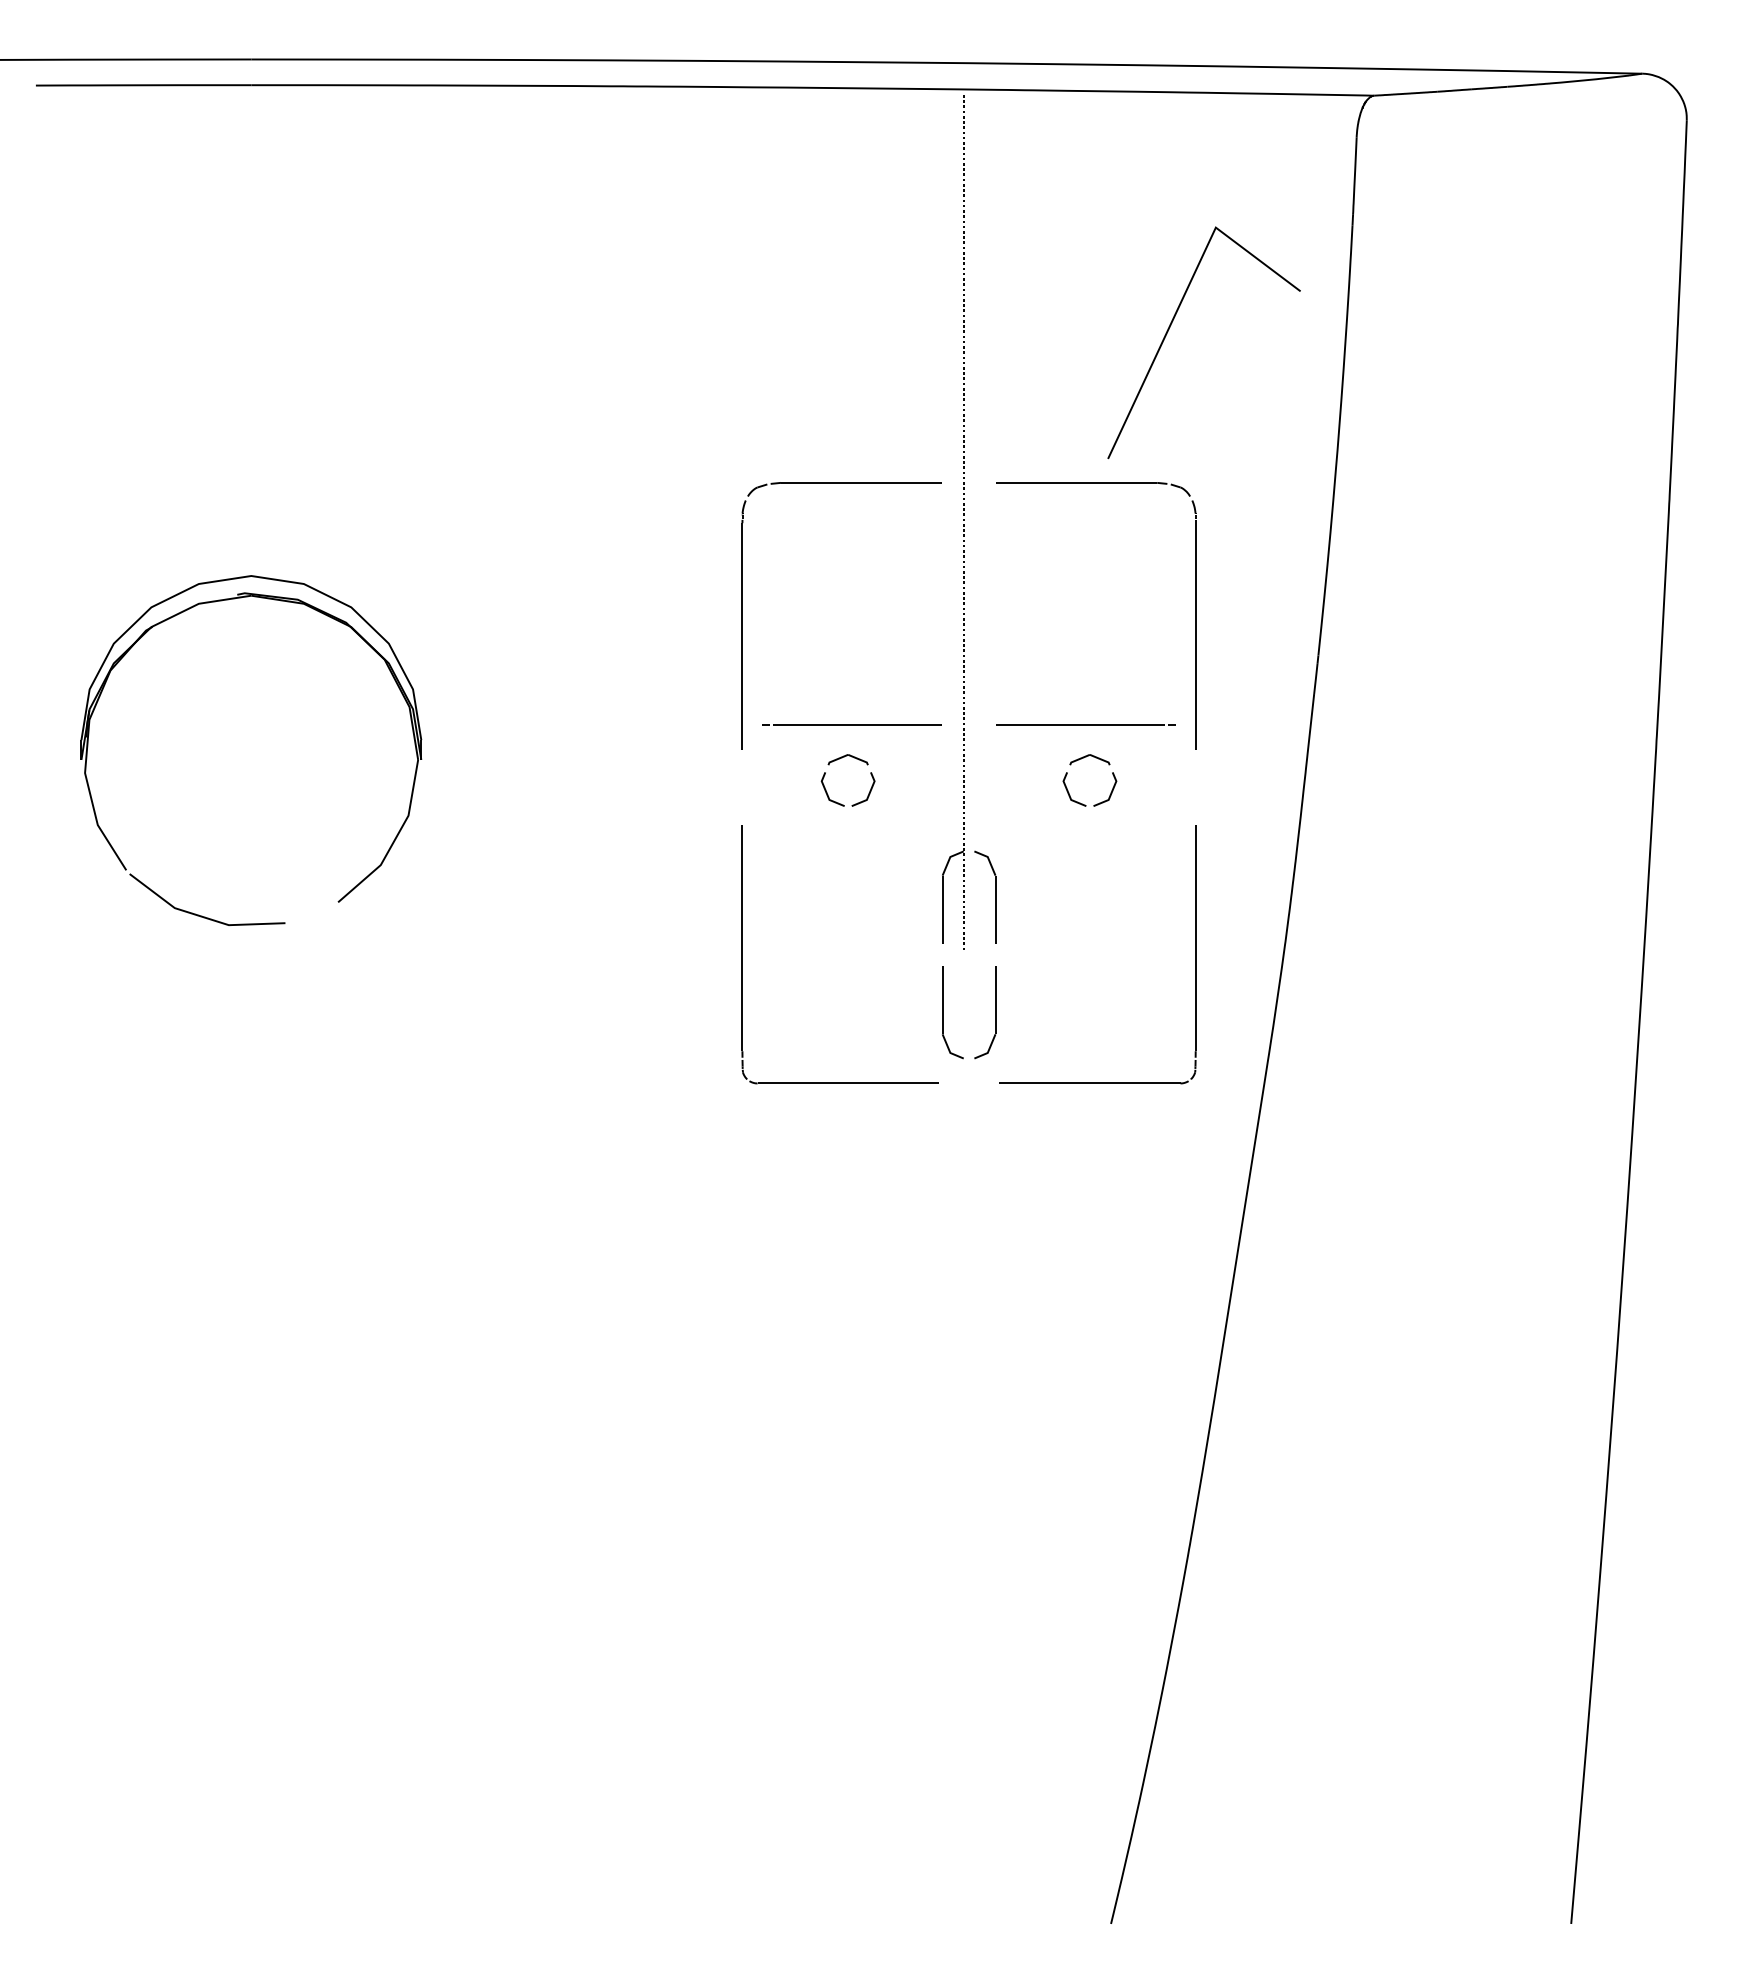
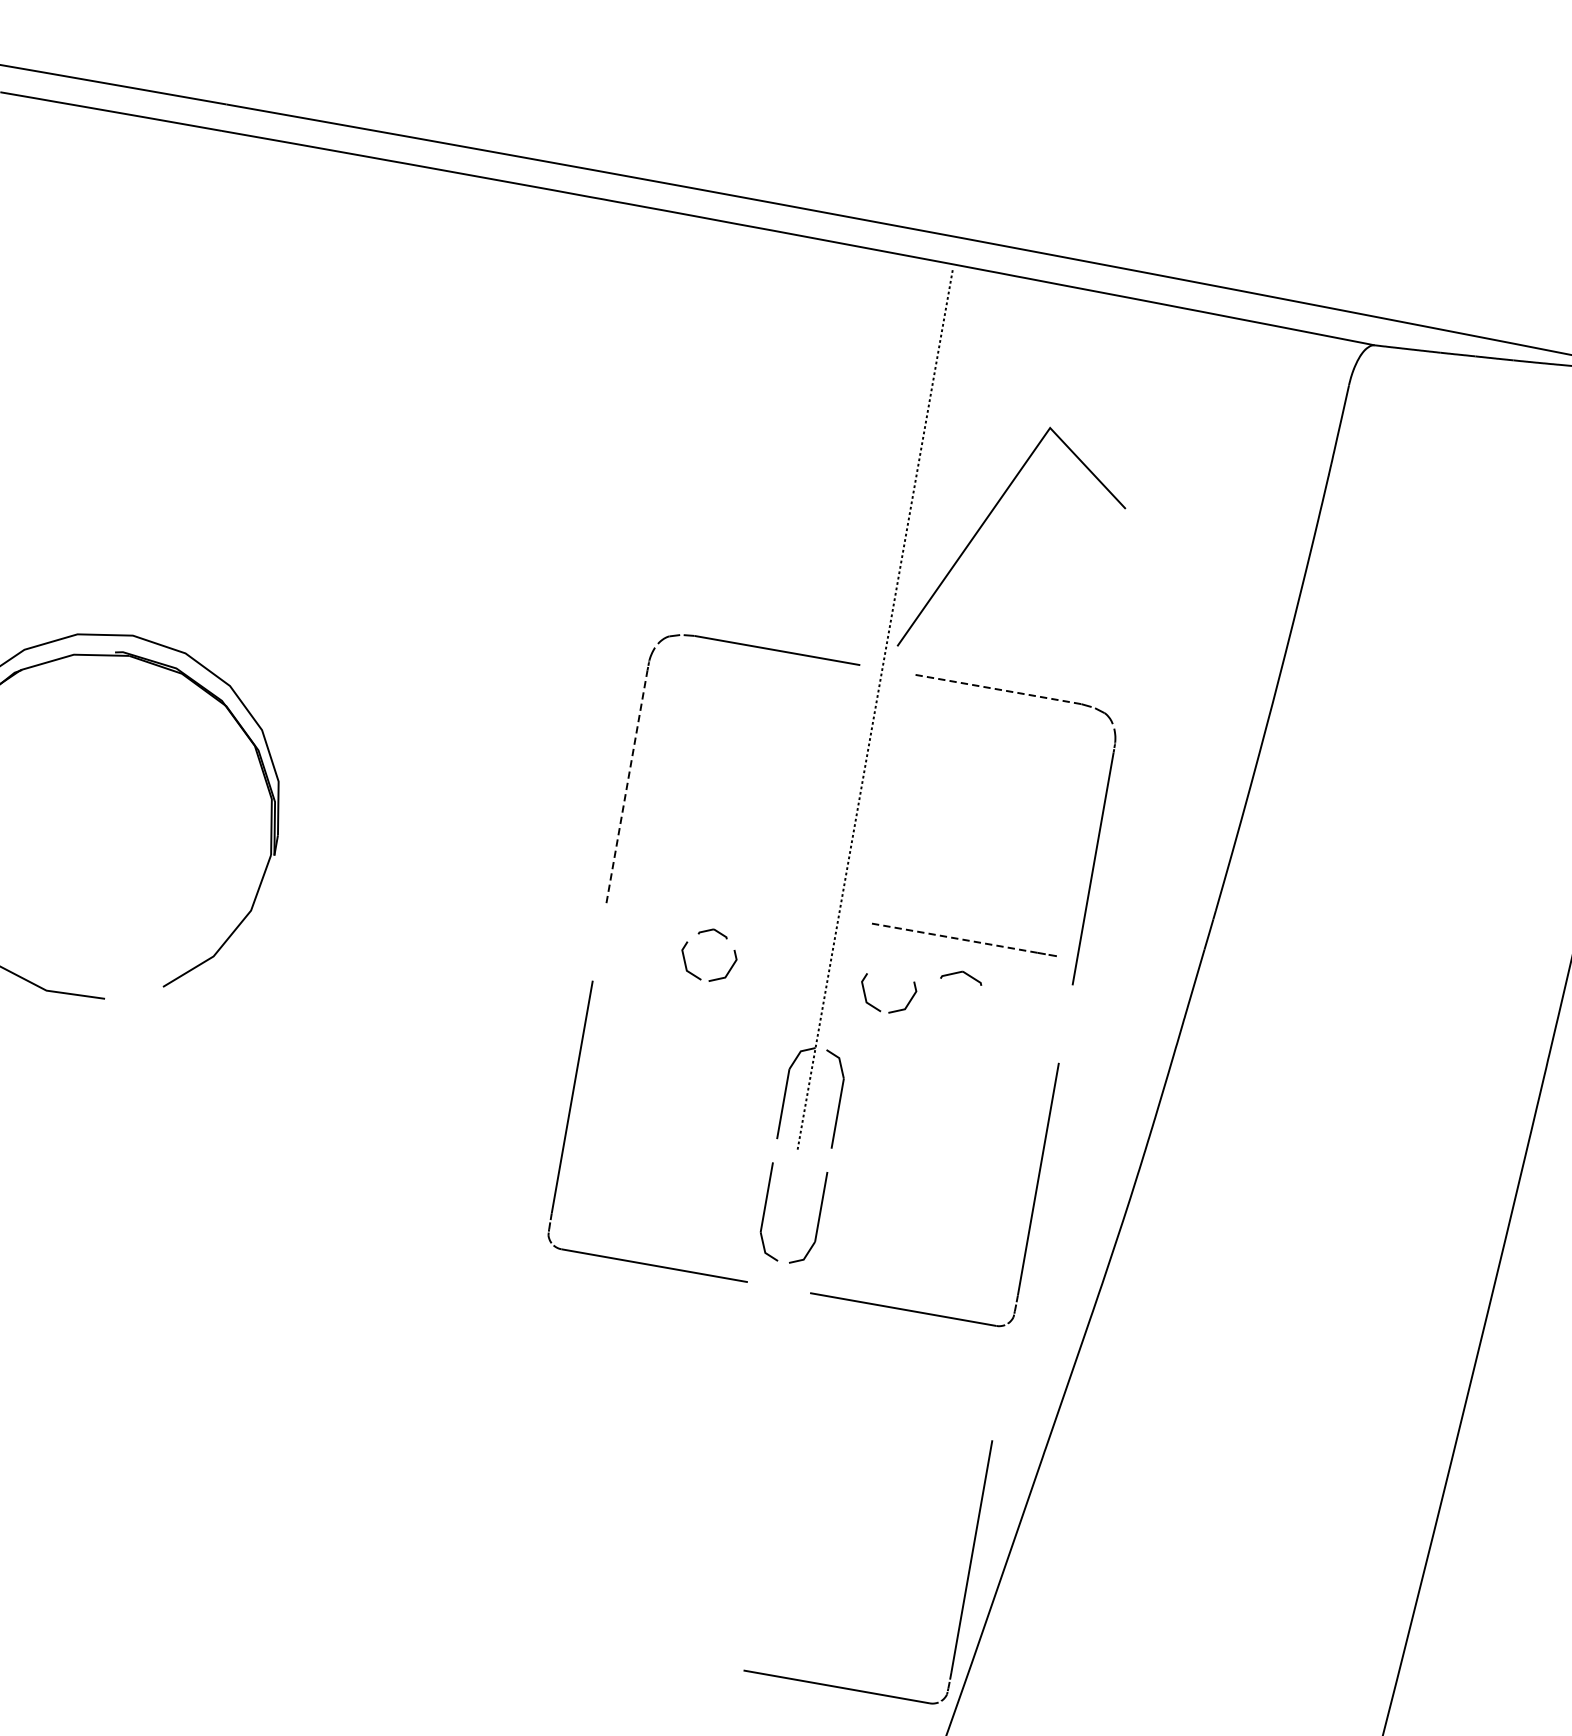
line: (1171, 325) -> (986, 520), moved
line: (1076, 482) -> (998, 689), solid -> dashed
line: (742, 635) -> (627, 785), solid -> dashed
line: (851, 724) -> (723, 897), removed
line: (1076, 724) -> (954, 937), solid -> dashed
part: (847, 759) -> (712, 932), size x0.7
part: (1085, 804) -> (880, 1009), moved
part: (1195, 1321) -> (968, 1573), added

